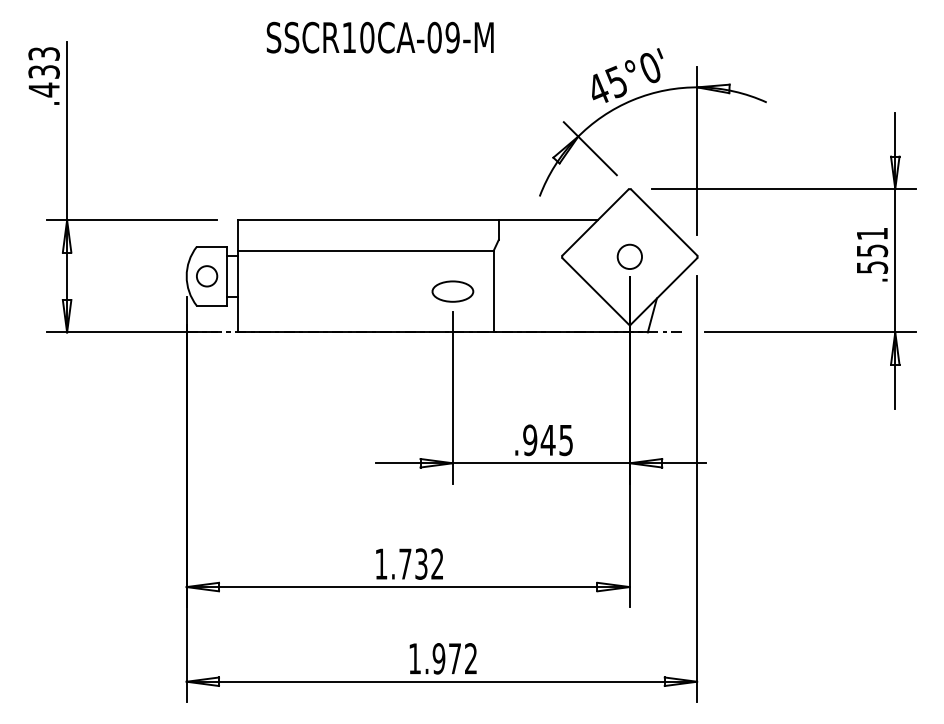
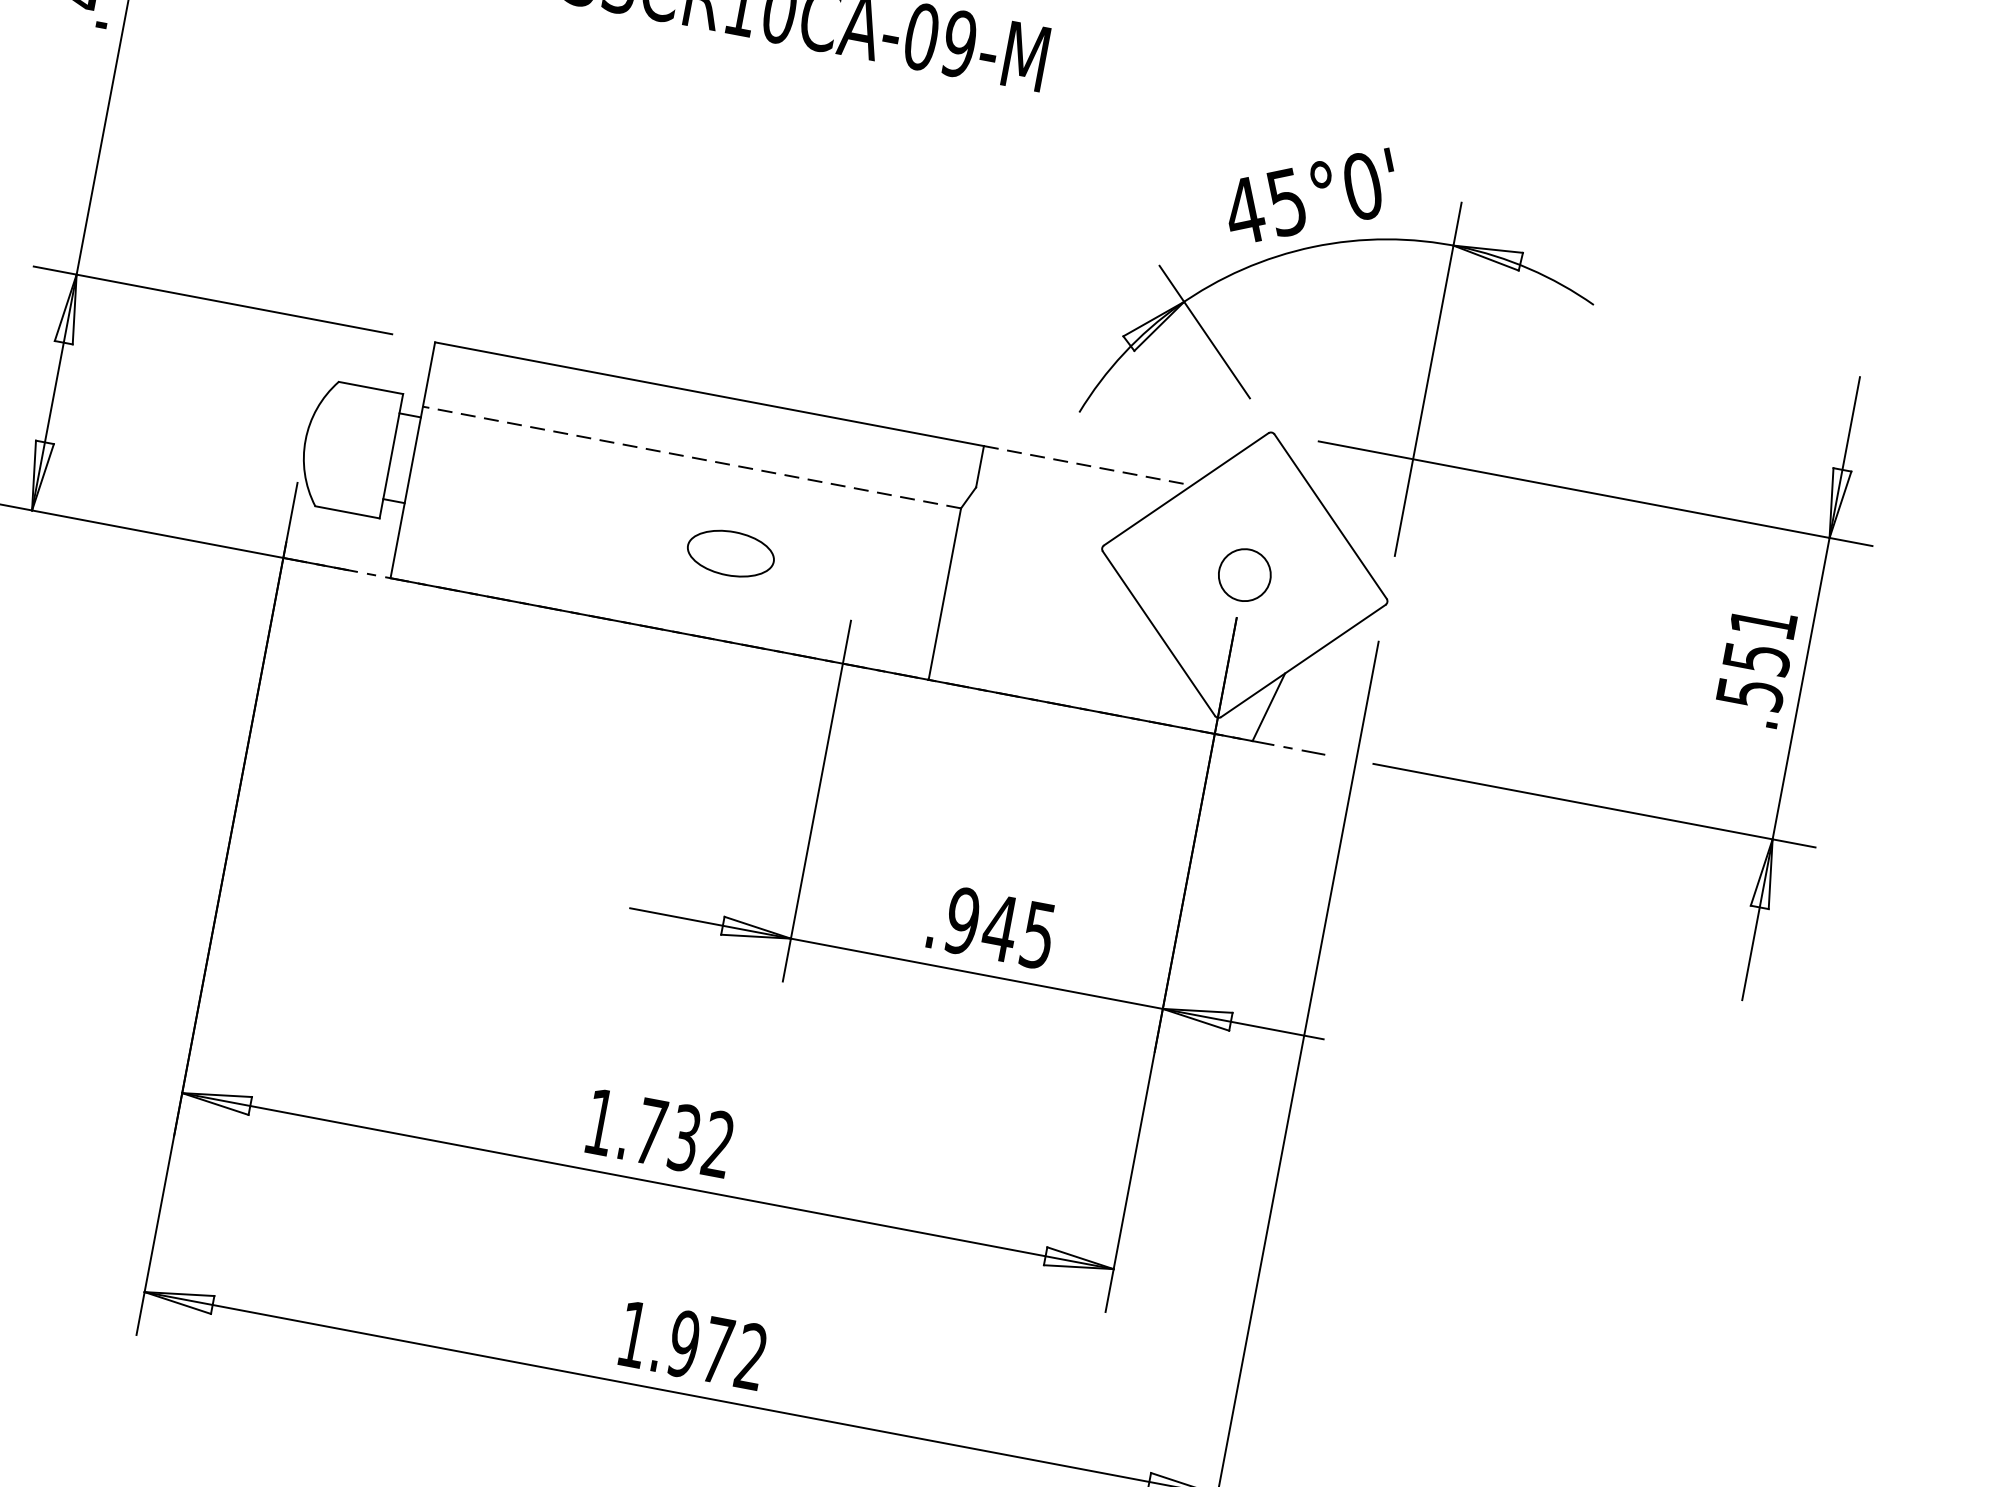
line: (548, 220) -> (1088, 466), solid -> dashed
line: (365, 250) -> (691, 456), solid -> dashed
circle: (207, 276) -> (349, 448), removed
part: (452, 291) -> (730, 553), moved

